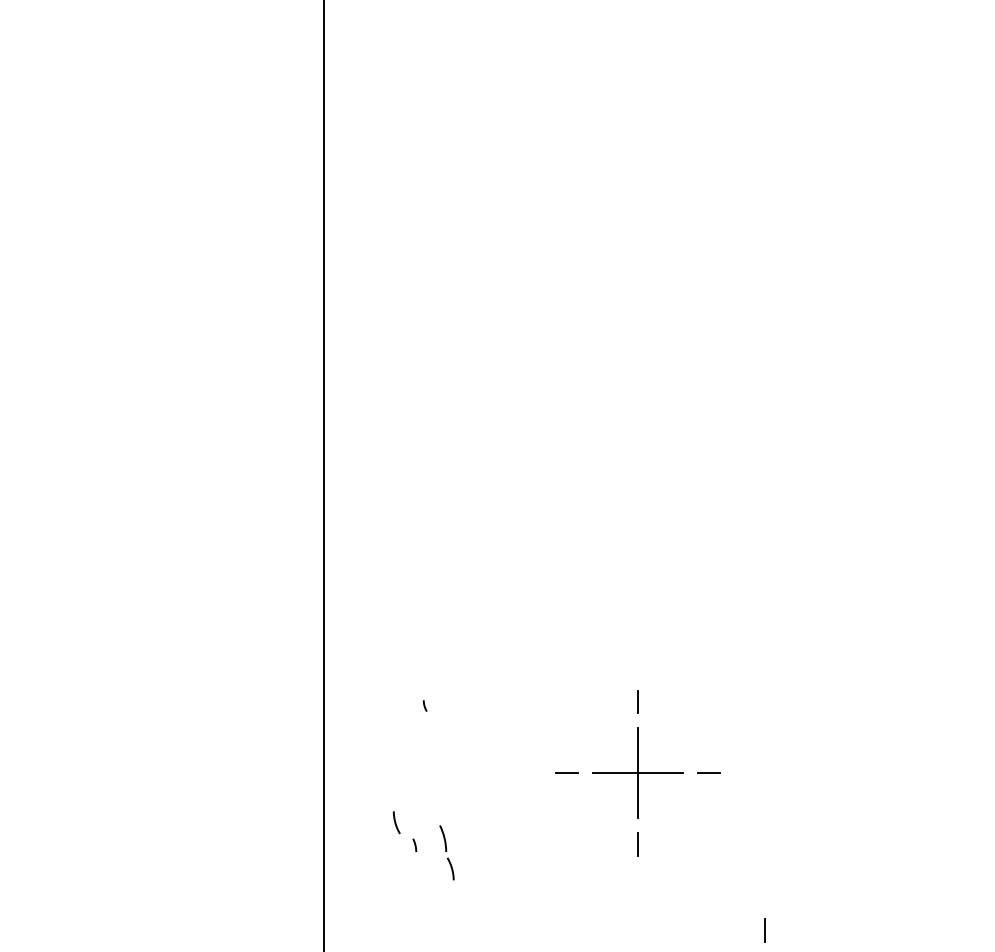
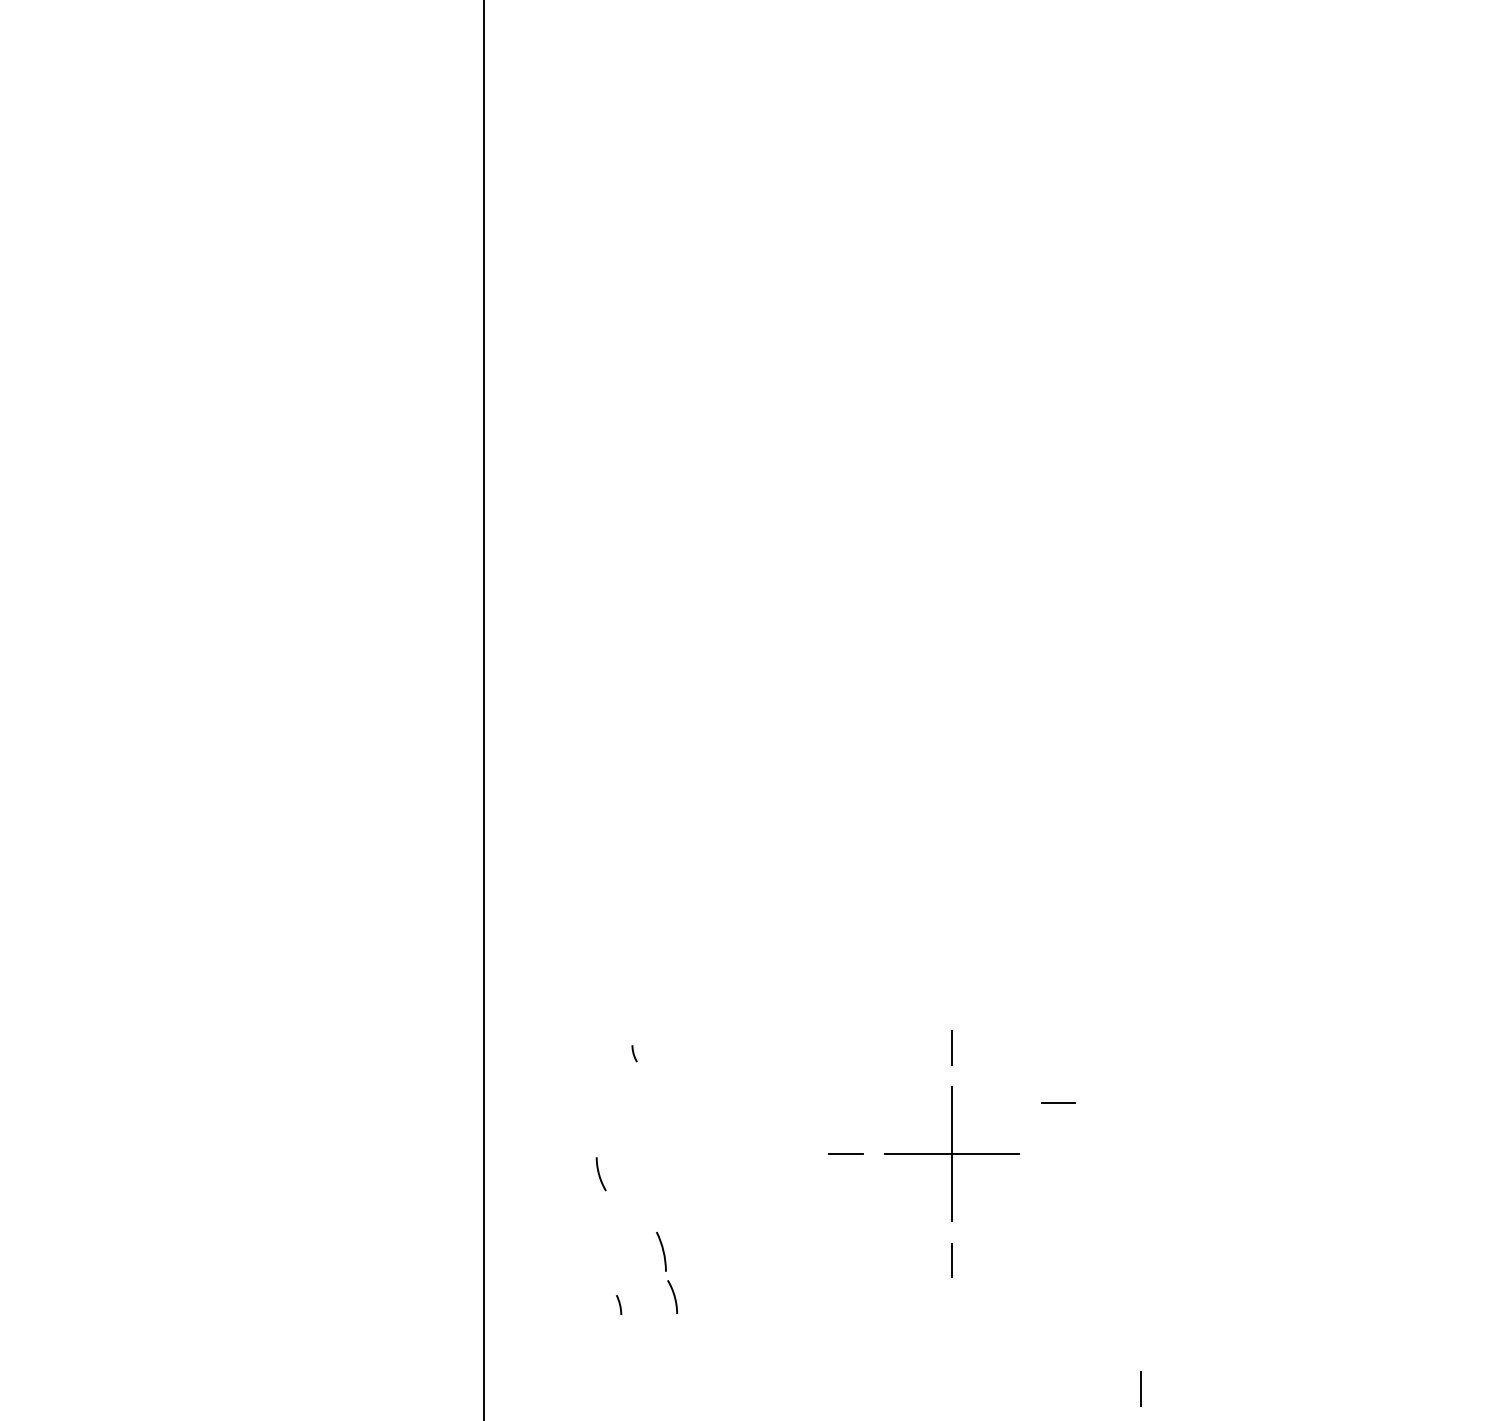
line: (708, 772) -> (1057, 1102), moved
curve: (396, 822) -> (600, 1173), moved
arc: (414, 844) -> (618, 1303), moved

